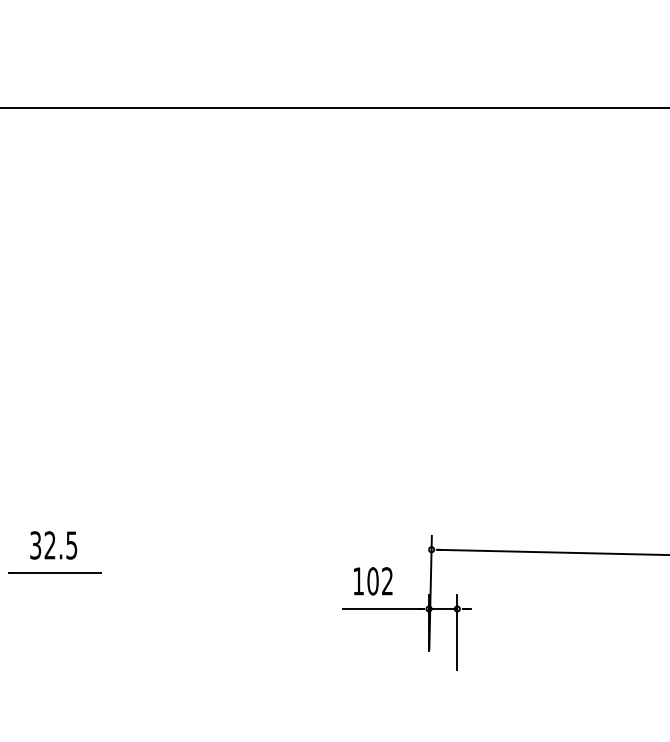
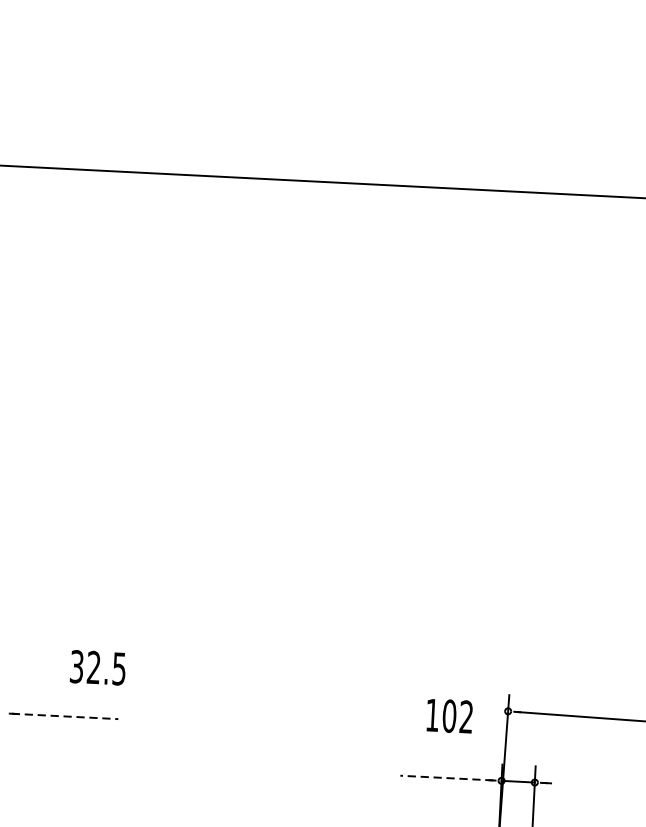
text: (53, 545) -> (97, 667), moved
line: (56, 573) -> (65, 716), solid -> dashed
text: (373, 581) -> (450, 716), moved
line: (382, 608) -> (446, 777), solid -> dashed

